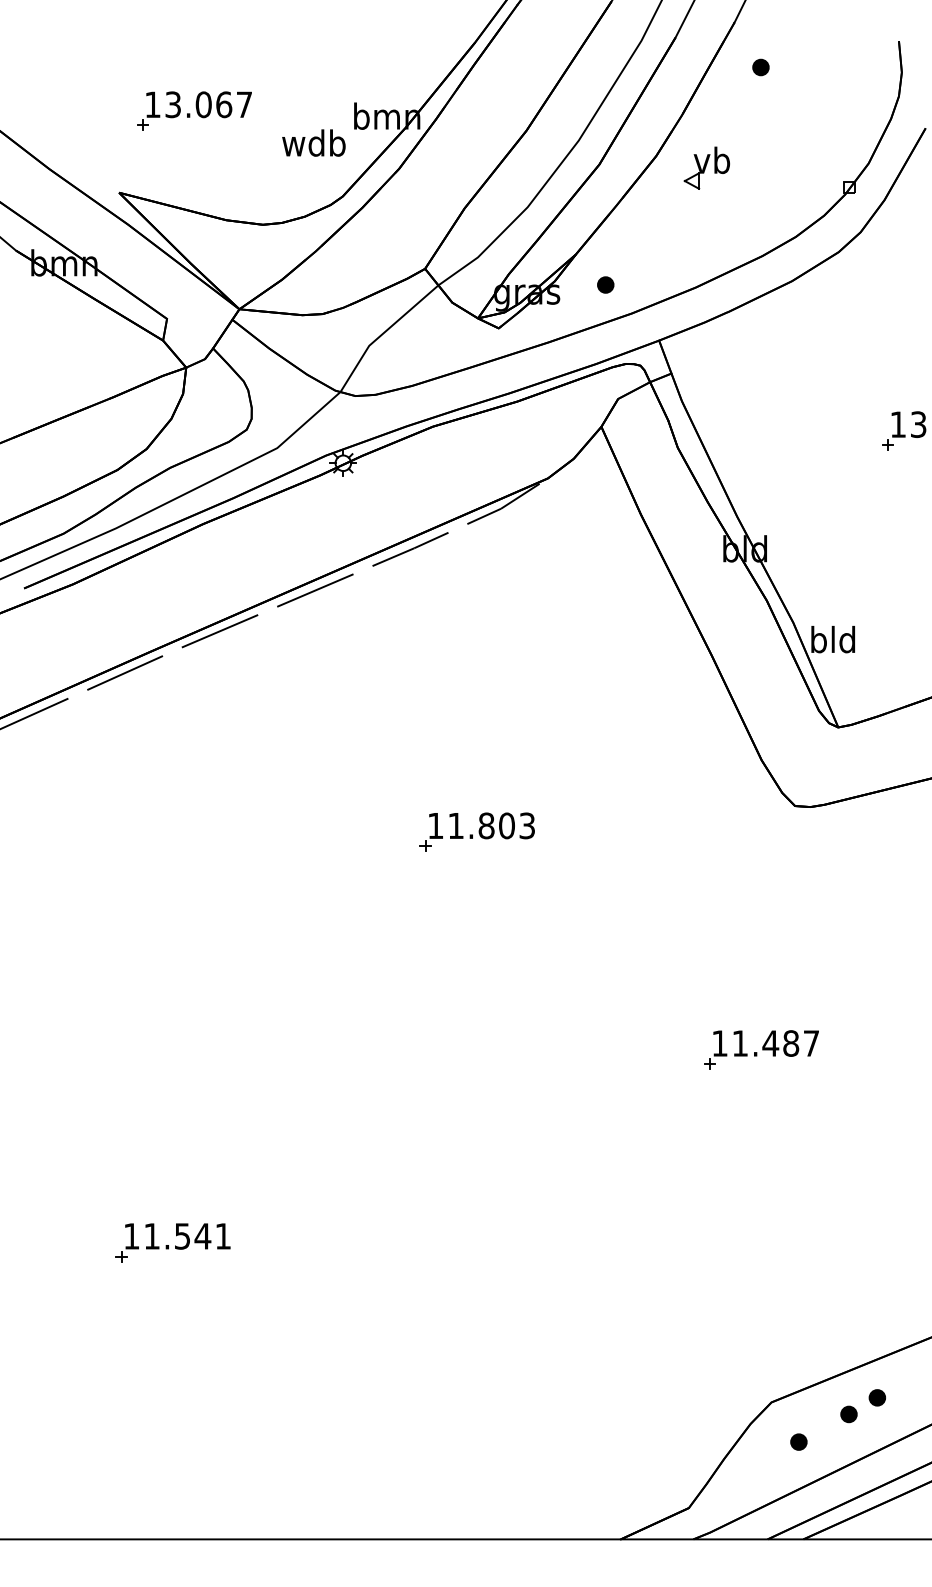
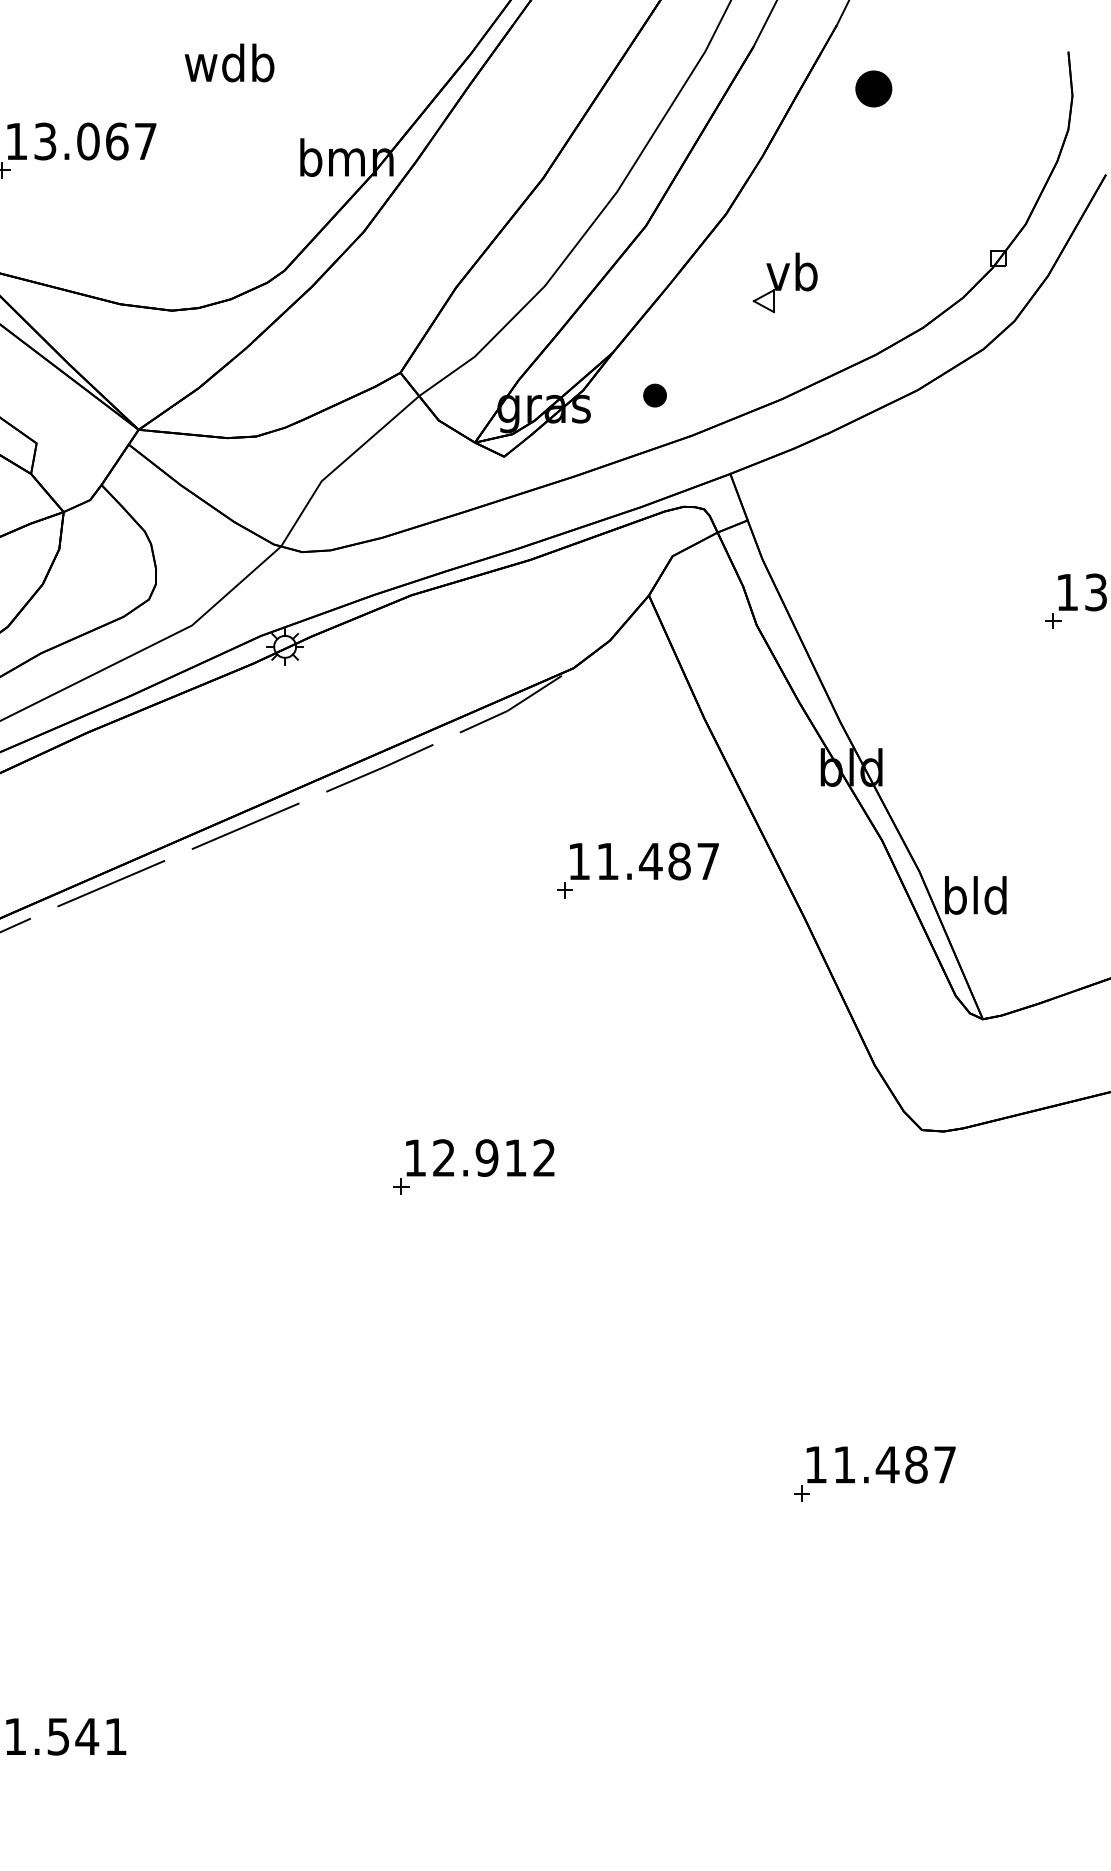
part: (760, 67) -> (873, 88), size x1.6
text: (313, 142) -> (228, 62), moved
part: (706, 167) -> (784, 282), moved
part: (593, 621) -> (637, 869), added
text: (491, 825) -> (494, 1157), 11.803 -> 12.912

